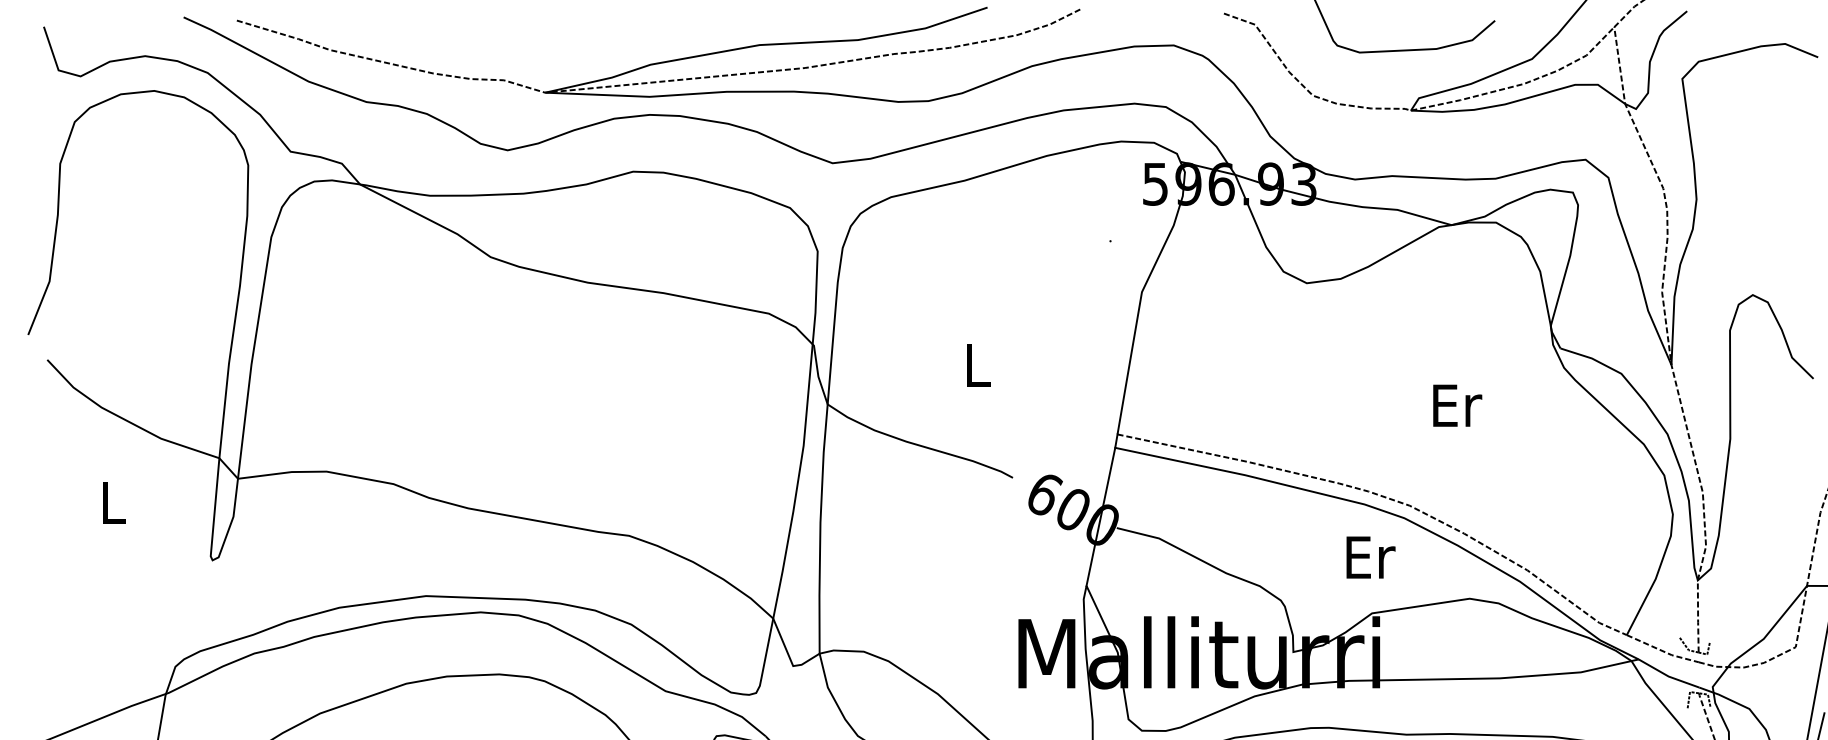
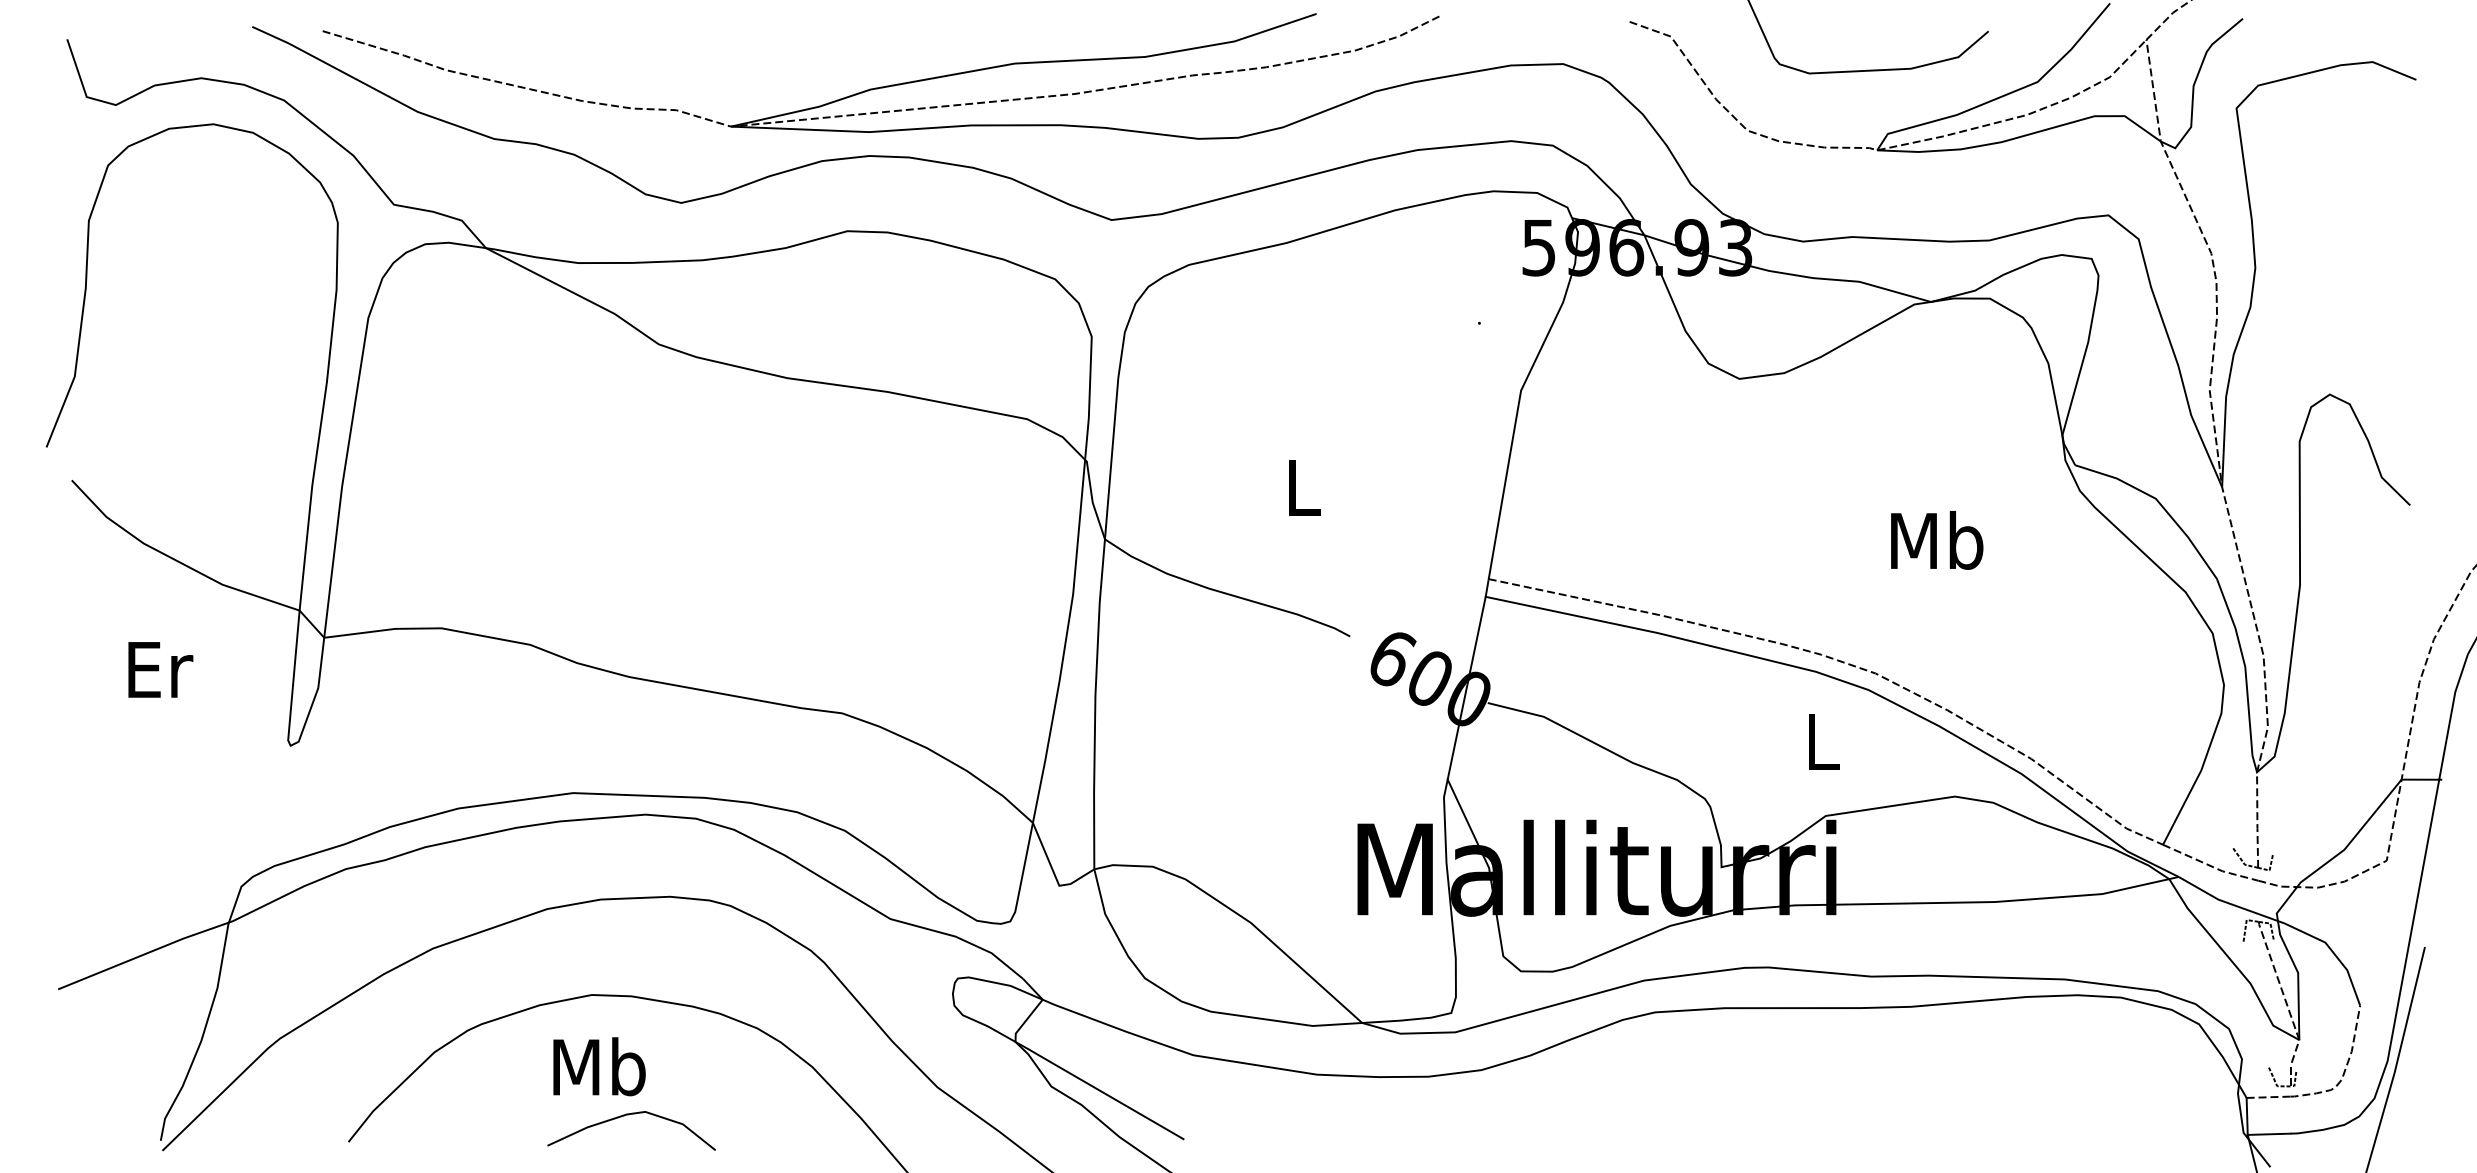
text: (1456, 405) -> (1937, 540), Er -> Mb
text: (114, 502) -> (160, 669), L -> Er
text: (1371, 557) -> (1824, 741), Er -> L

